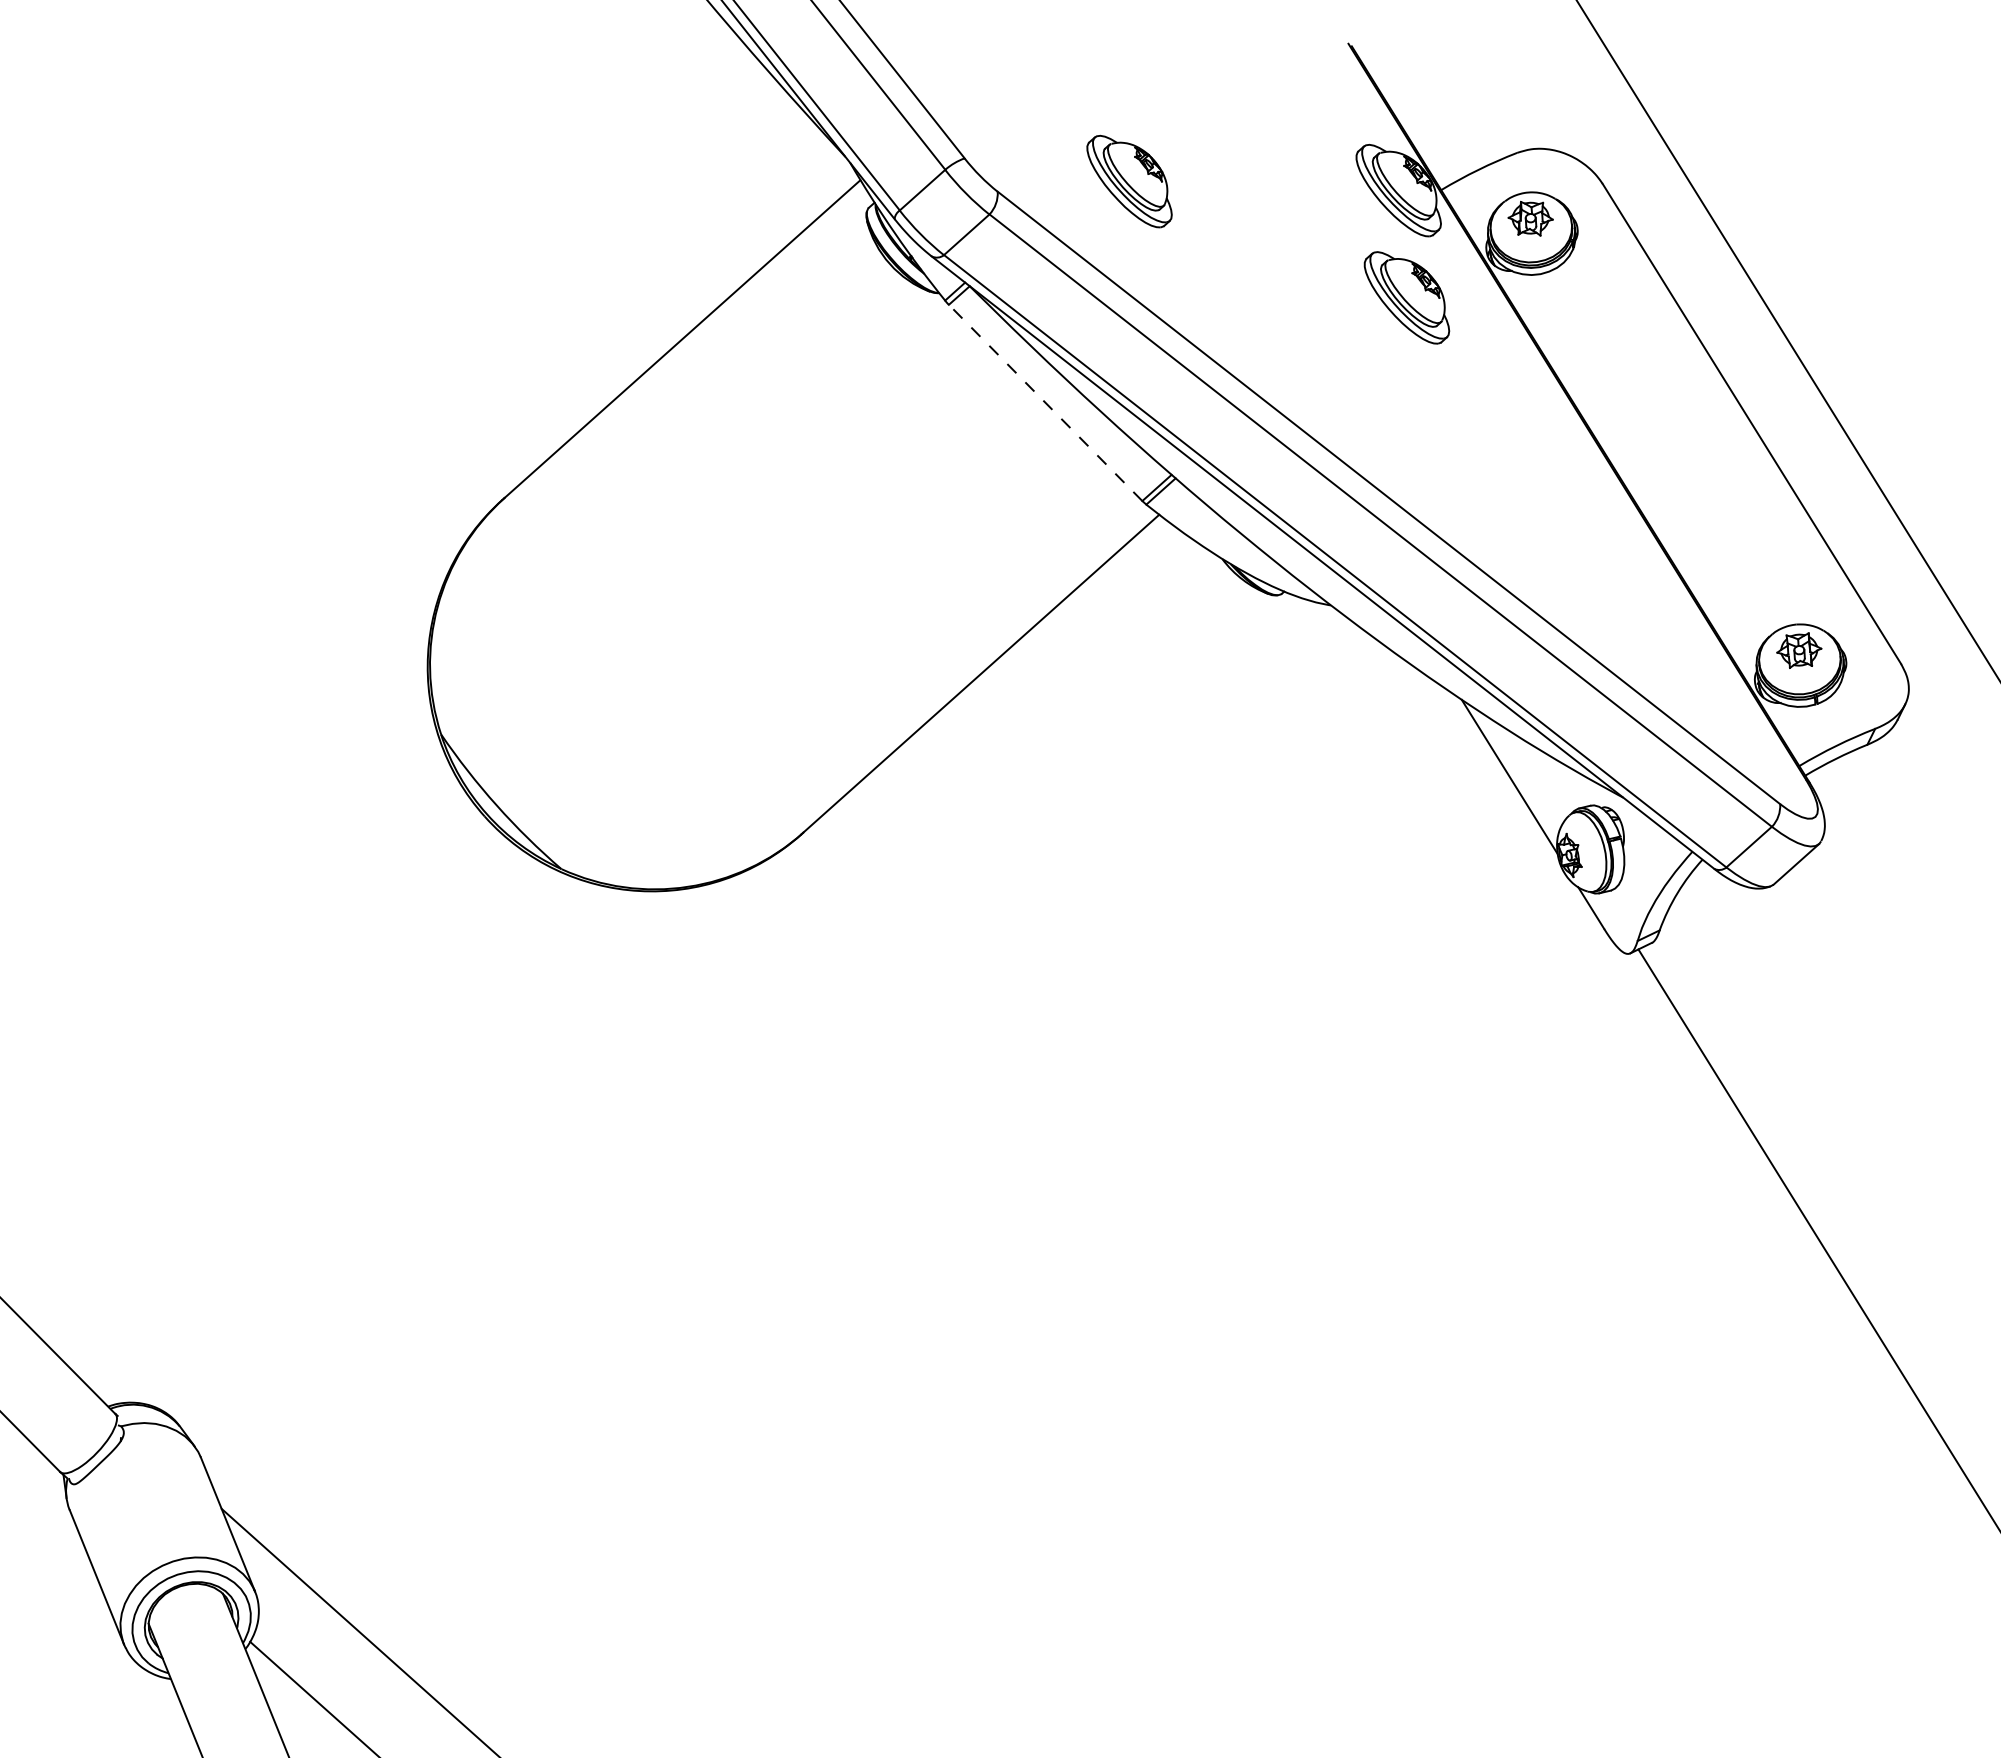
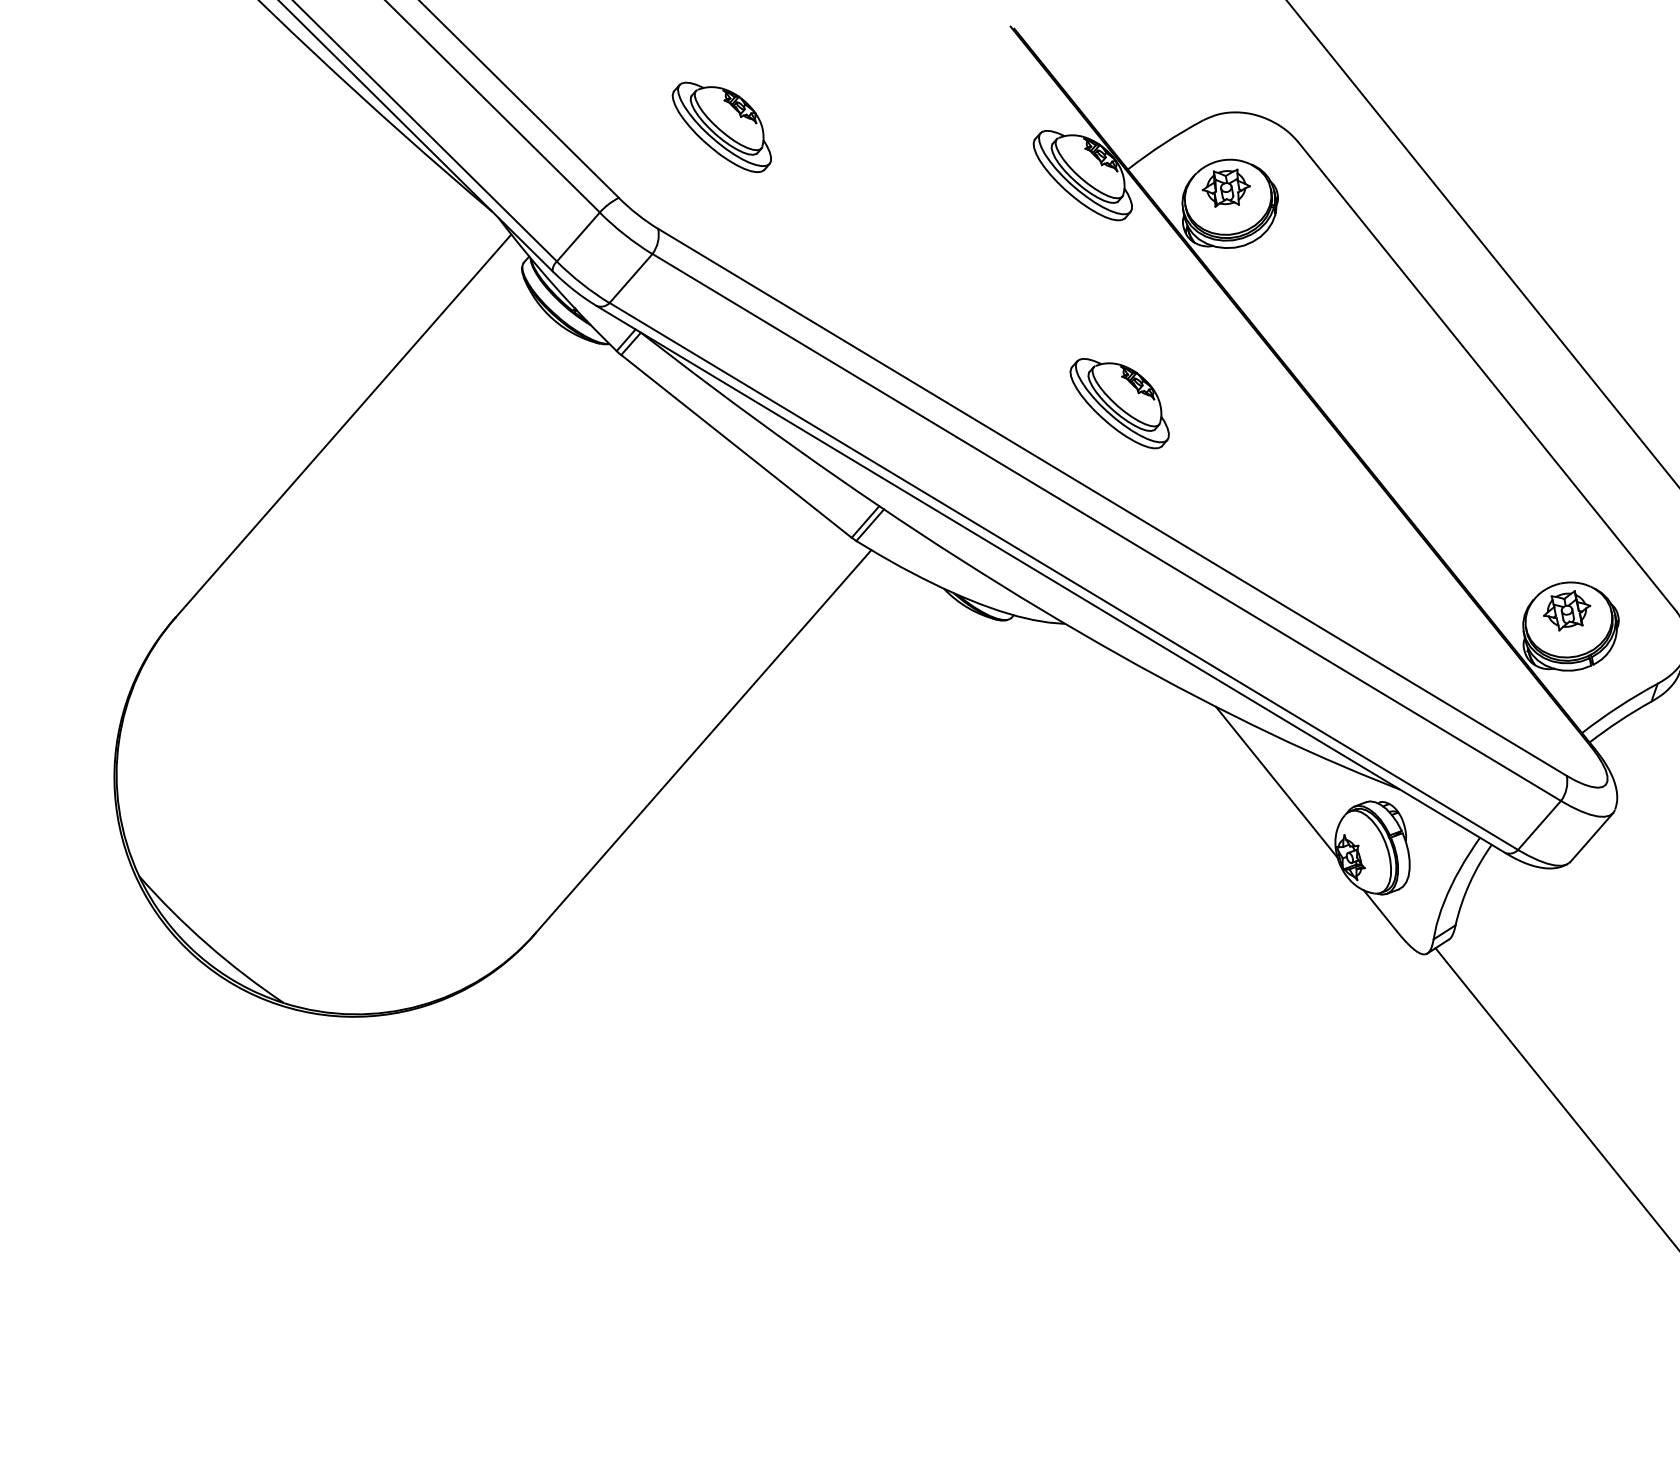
part: (1129, 181) -> (721, 127), moved
part: (1406, 297) -> (1119, 403), moved
line: (1045, 402) -> (736, 445), dashed -> solid

